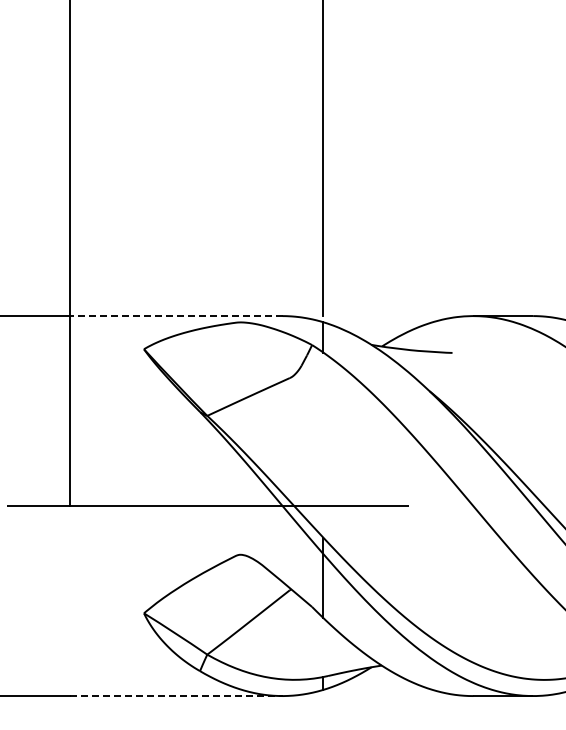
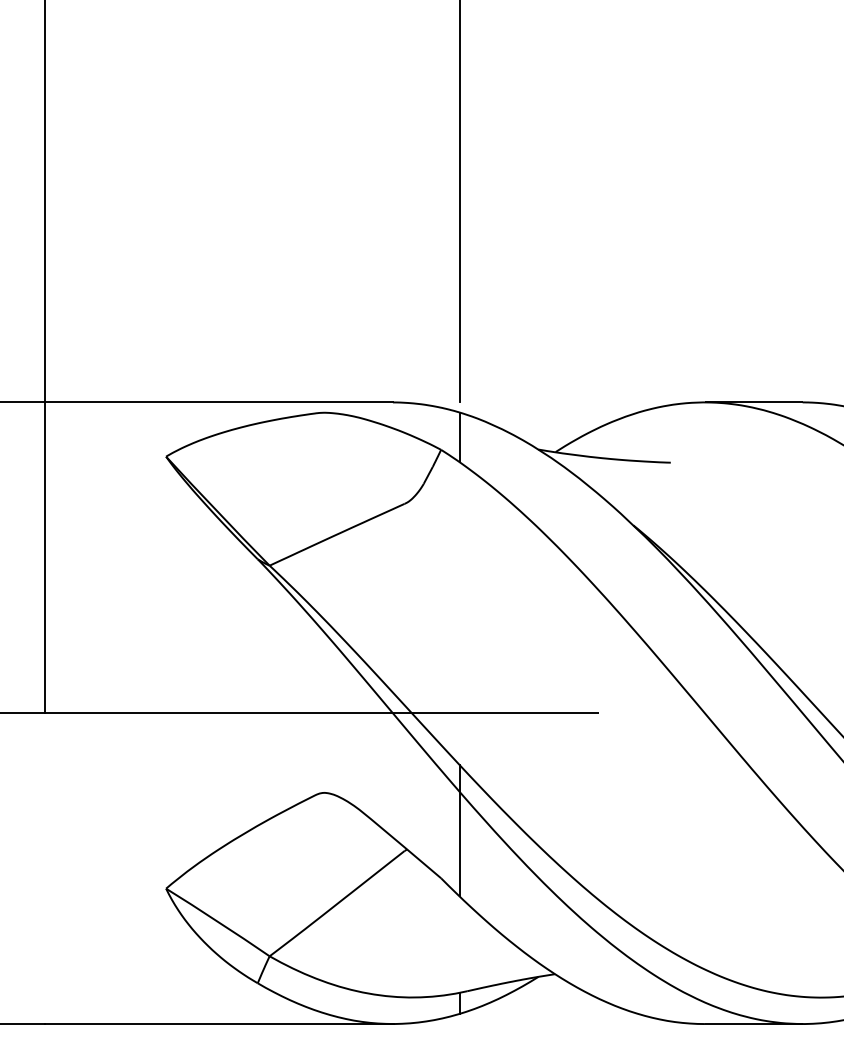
line: (175, 316) -> (217, 403), dashed -> solid
line: (176, 696) -> (219, 1024), dashed -> solid

